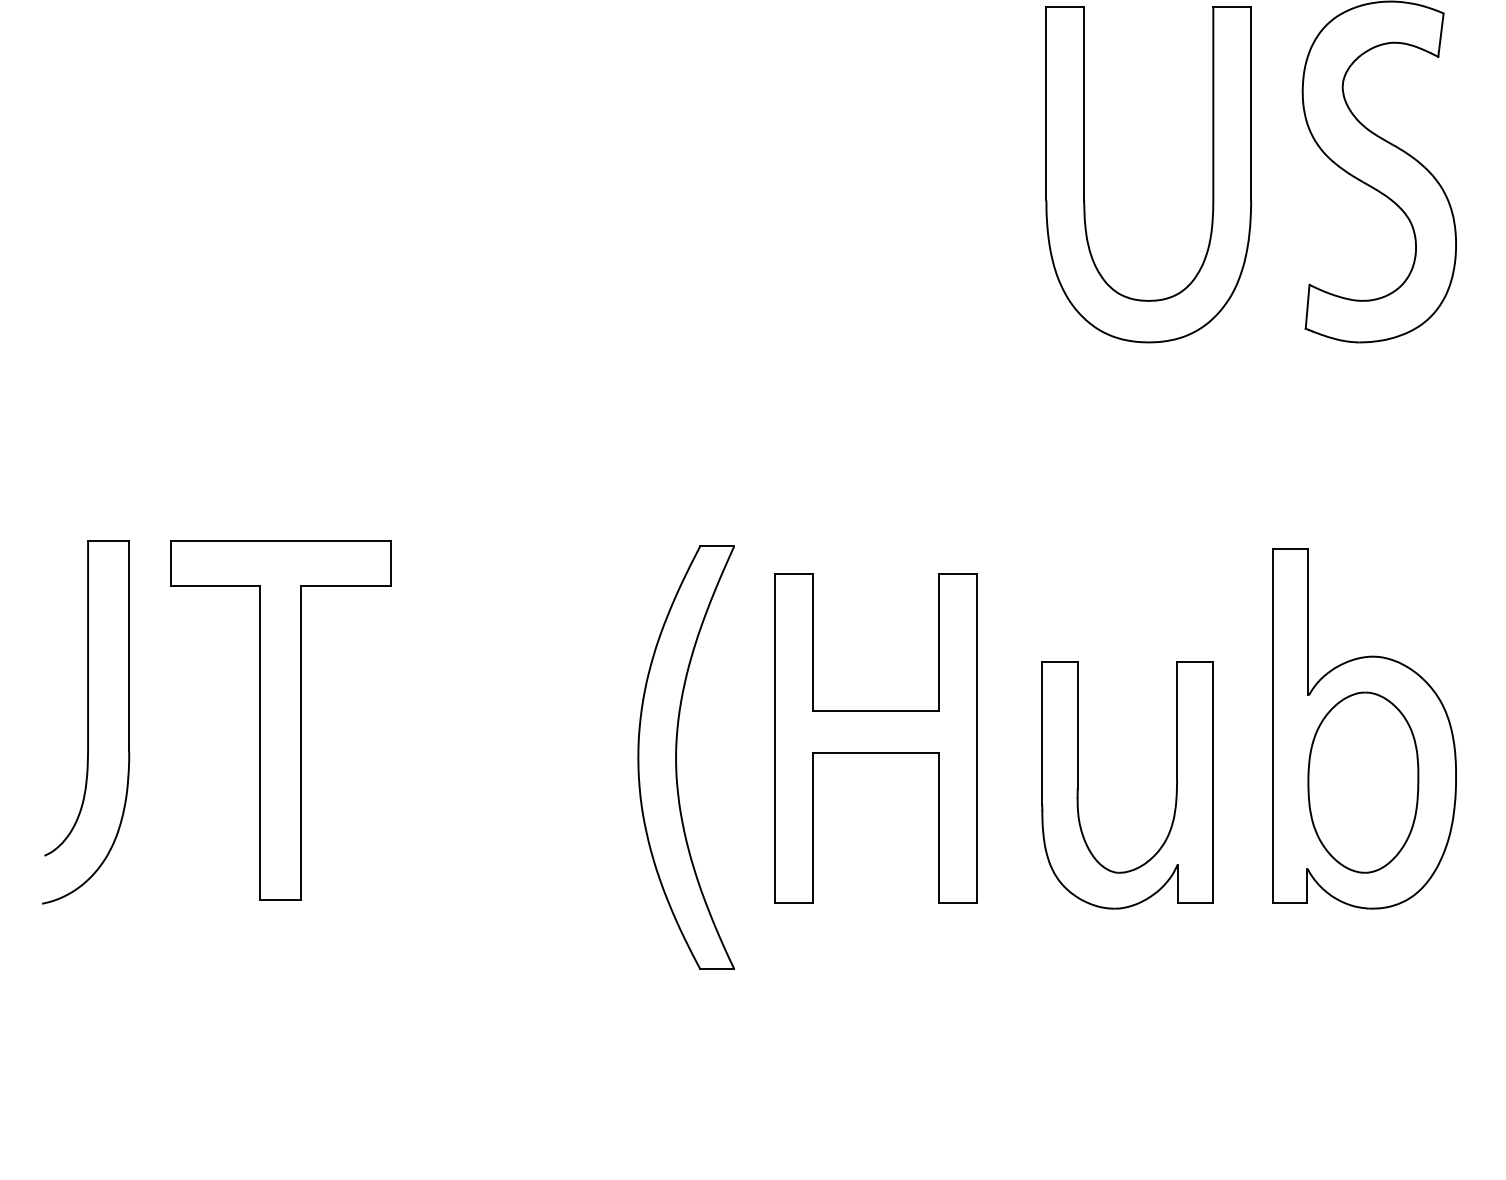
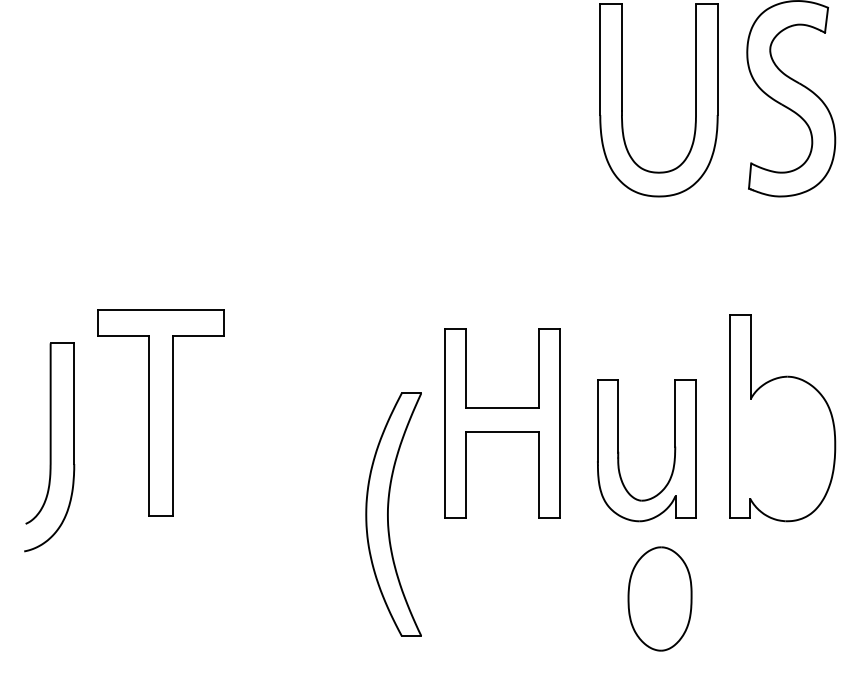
part: (86, 722) -> (49, 447), moved
part: (685, 757) -> (393, 514), moved
part: (1362, 781) -> (659, 598), moved

